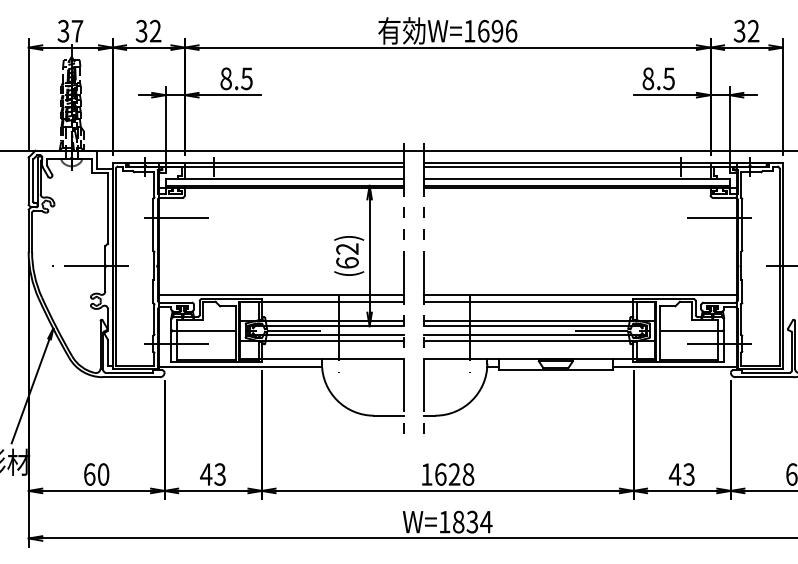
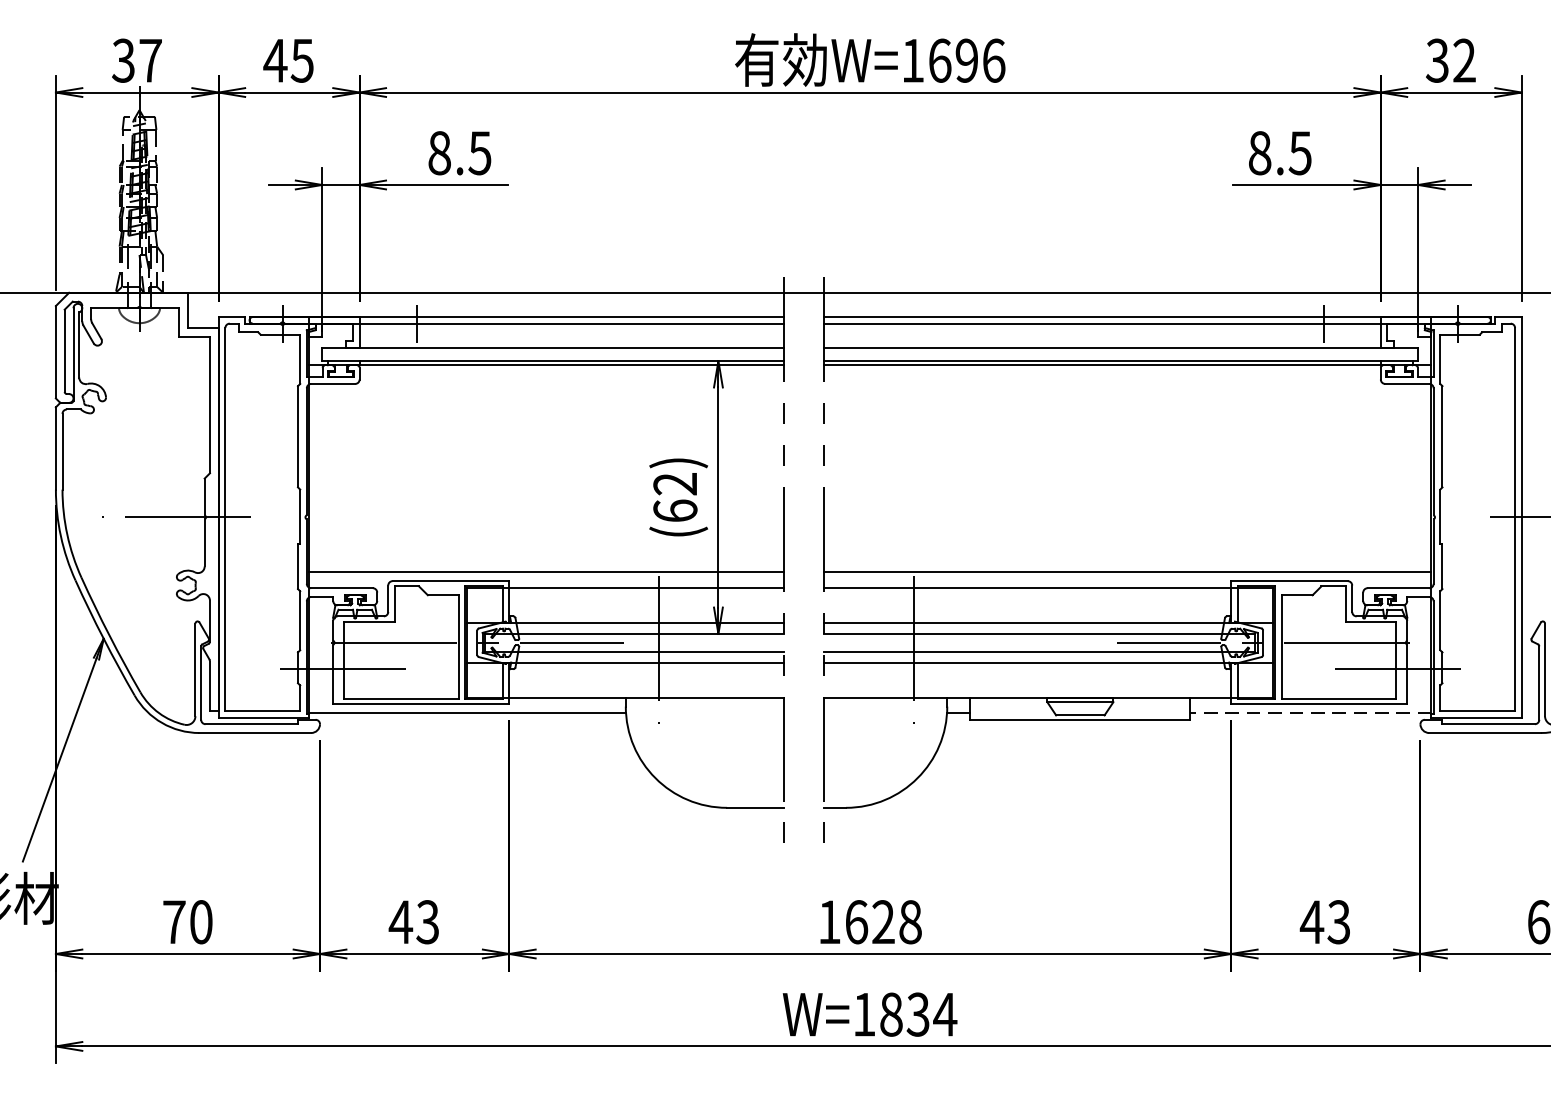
text: (148, 30) -> (288, 59), 32 -> 45
line: (178, 217) -> (347, 422), removed
line: (716, 217) -> (1392, 422), removed
line: (674, 367) -> (1310, 714), solid -> dashed
text: (89, 474) -> (174, 922), 60 -> 70

